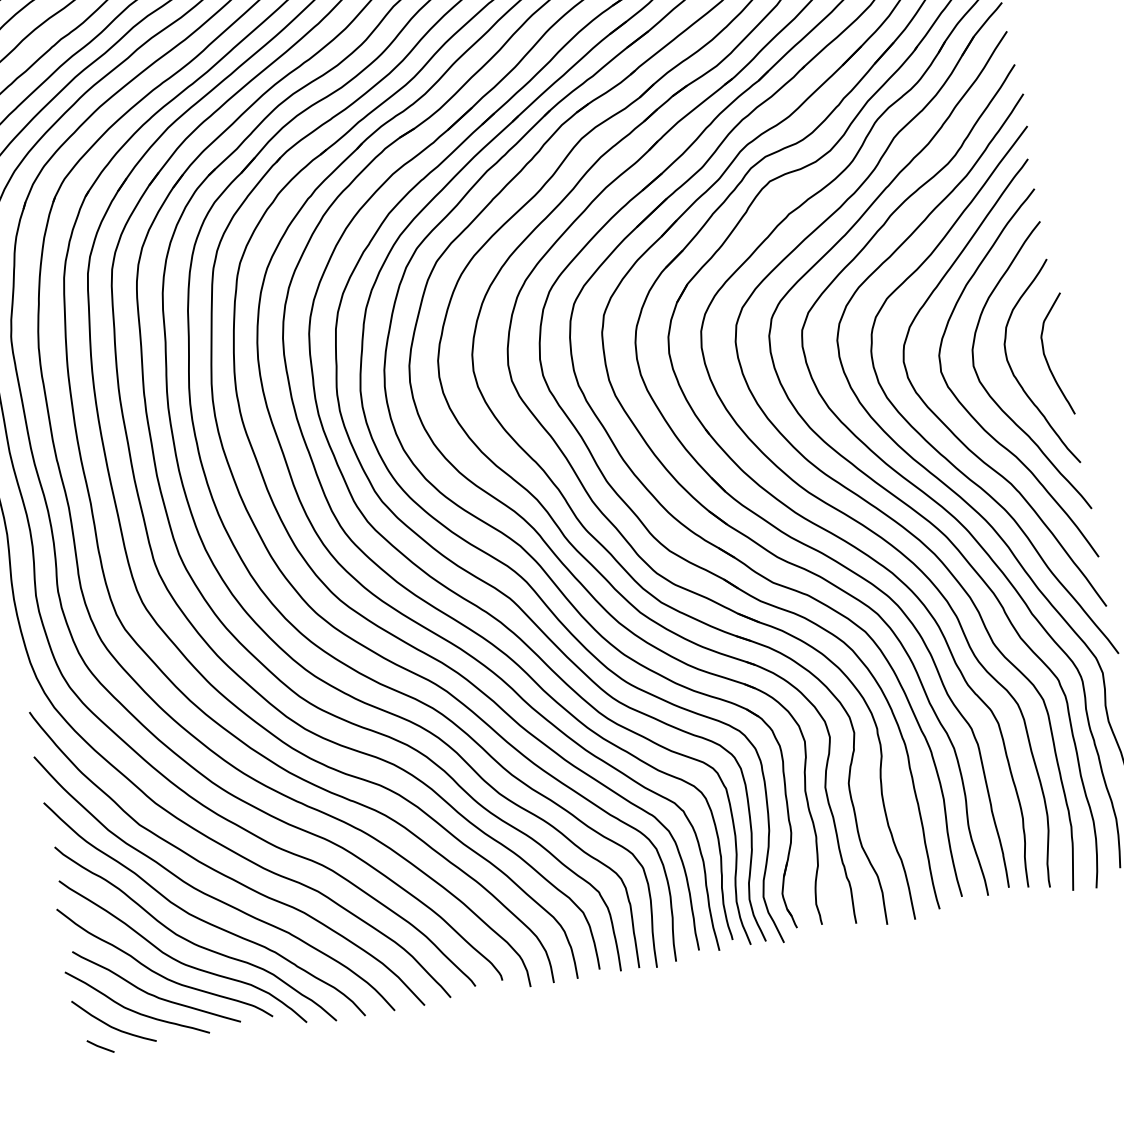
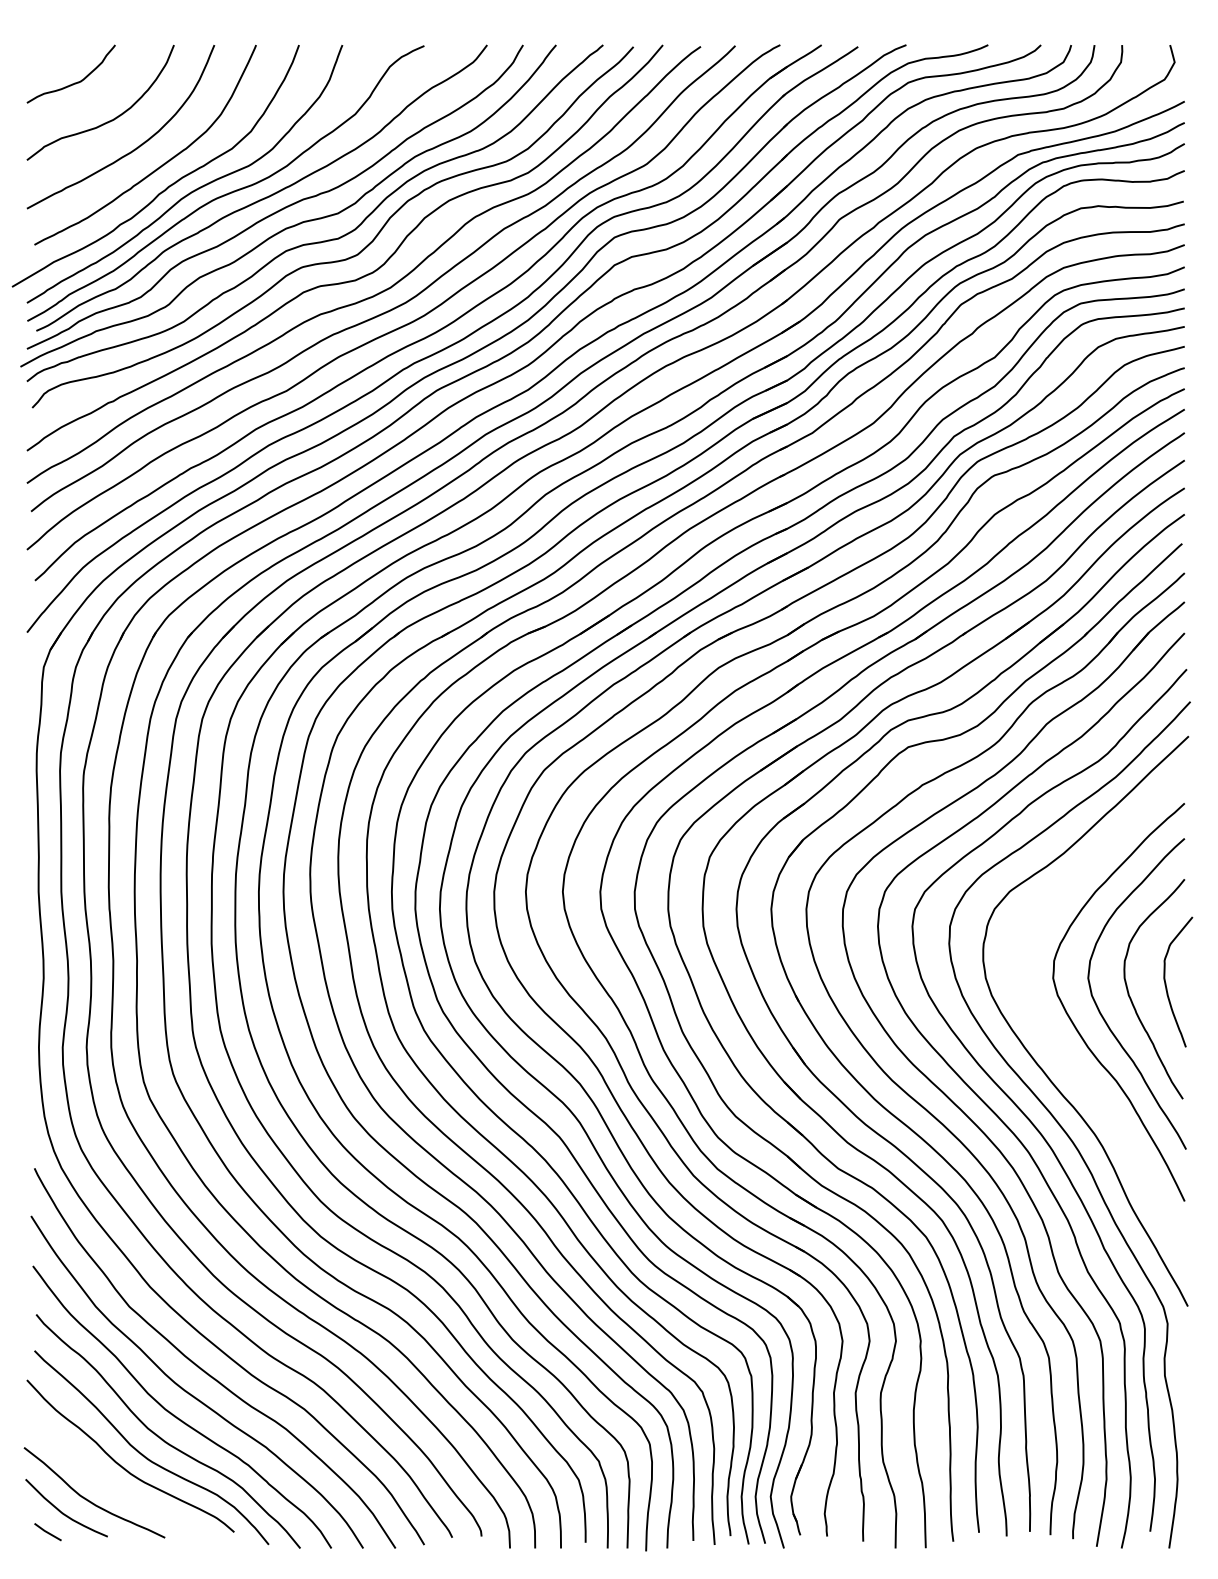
curve: (951, 430) -> (1053, 1041), removed
curve: (154, 994) -> (113, 1487), removed

